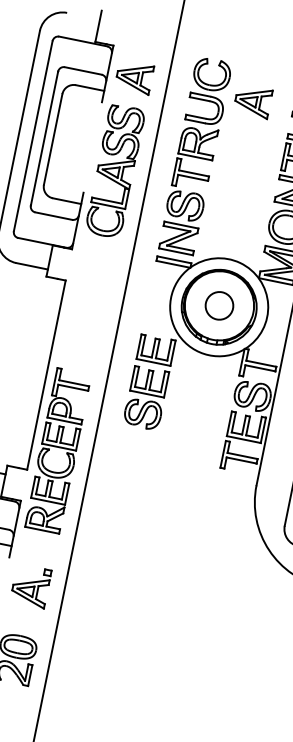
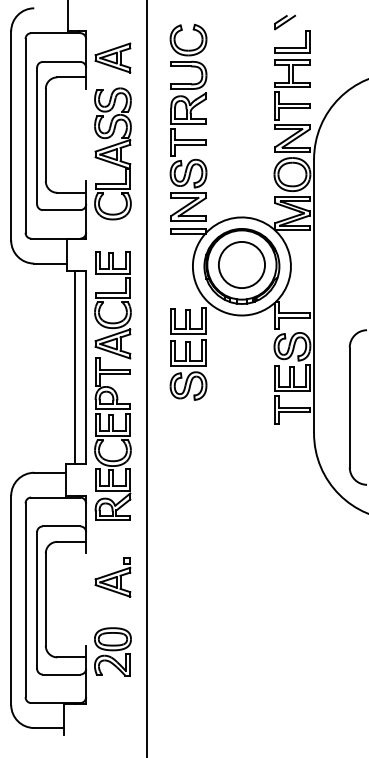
part: (252, 100) -> (233, 57), removed
circle: (219, 305) -> (241, 264), size x1.67
part: (85, 312) -> (112, 298), added
line: (35, 371) -> (74, 366), added

